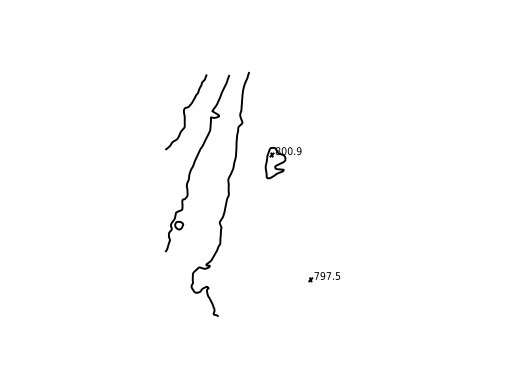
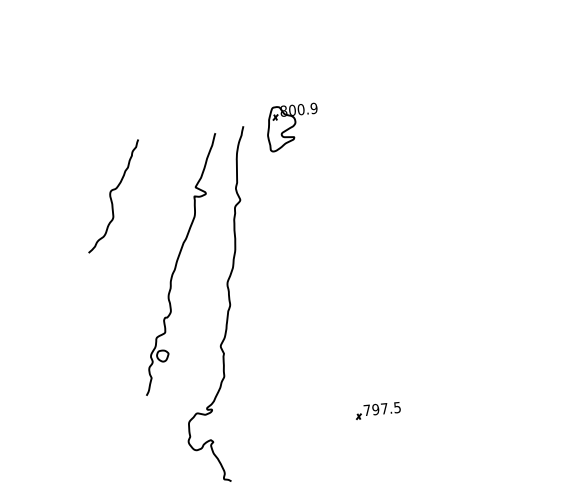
curve: (185, 113) -> (112, 198), moved
part: (282, 163) -> (291, 128), moved

